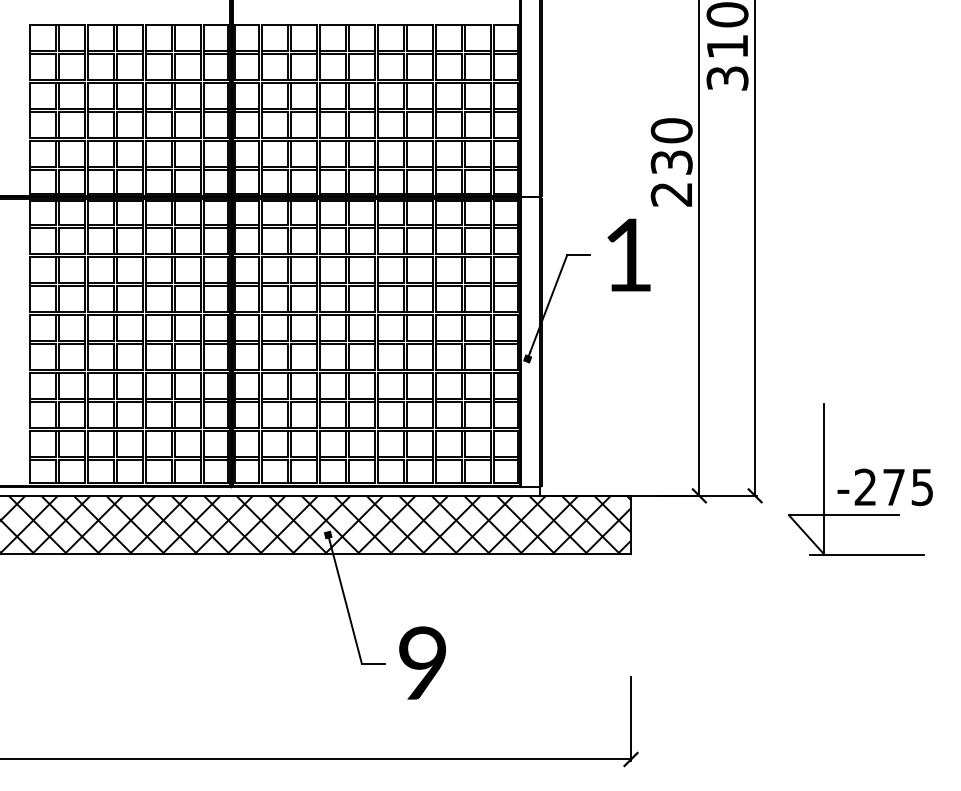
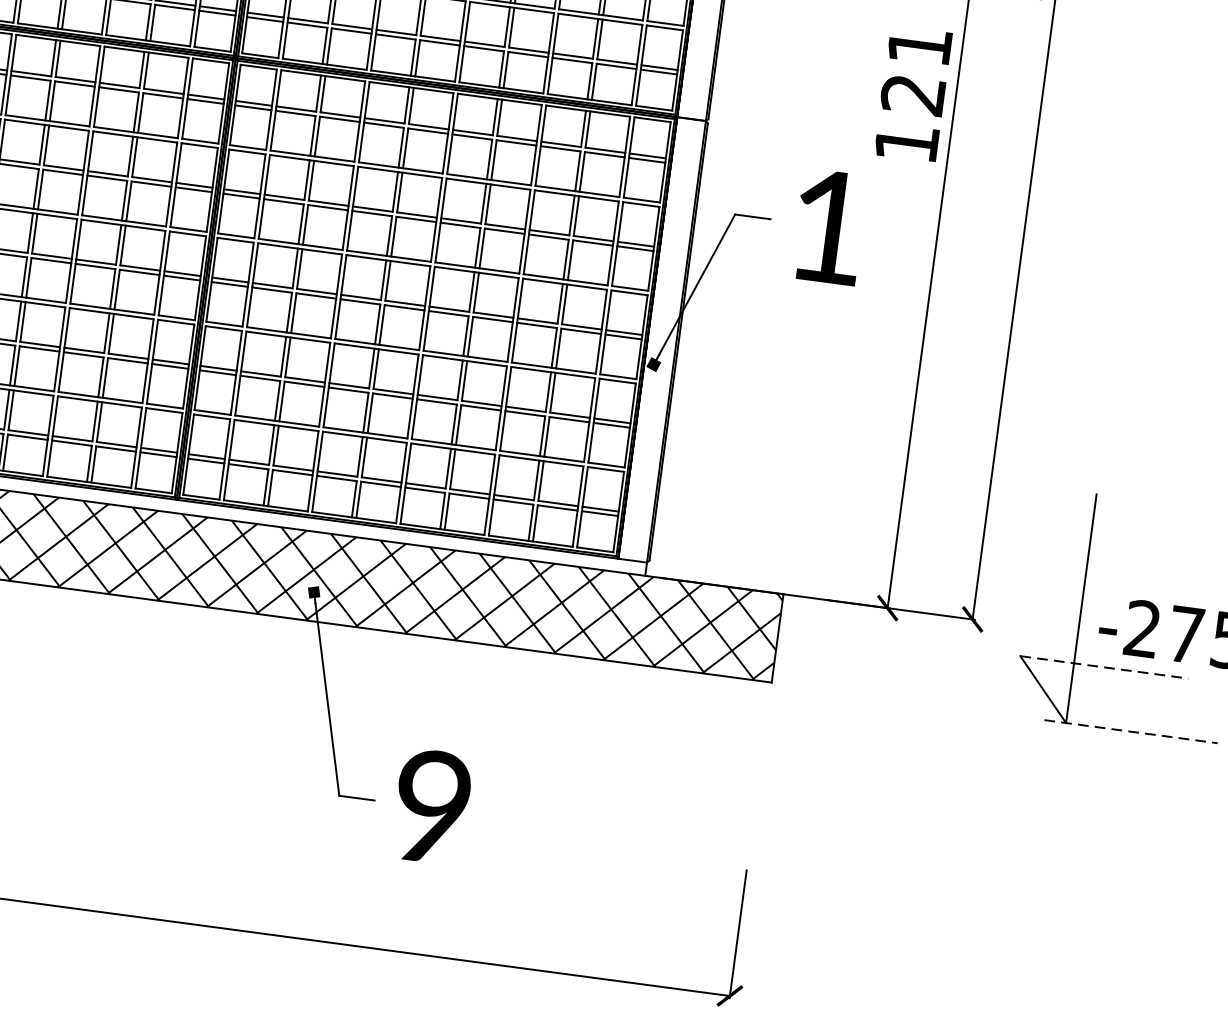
text: (671, 162) -> (912, 94), 230 -> 121
line: (844, 515) -> (1104, 667), solid -> dashed
line: (866, 554) -> (1130, 731), solid -> dashed

